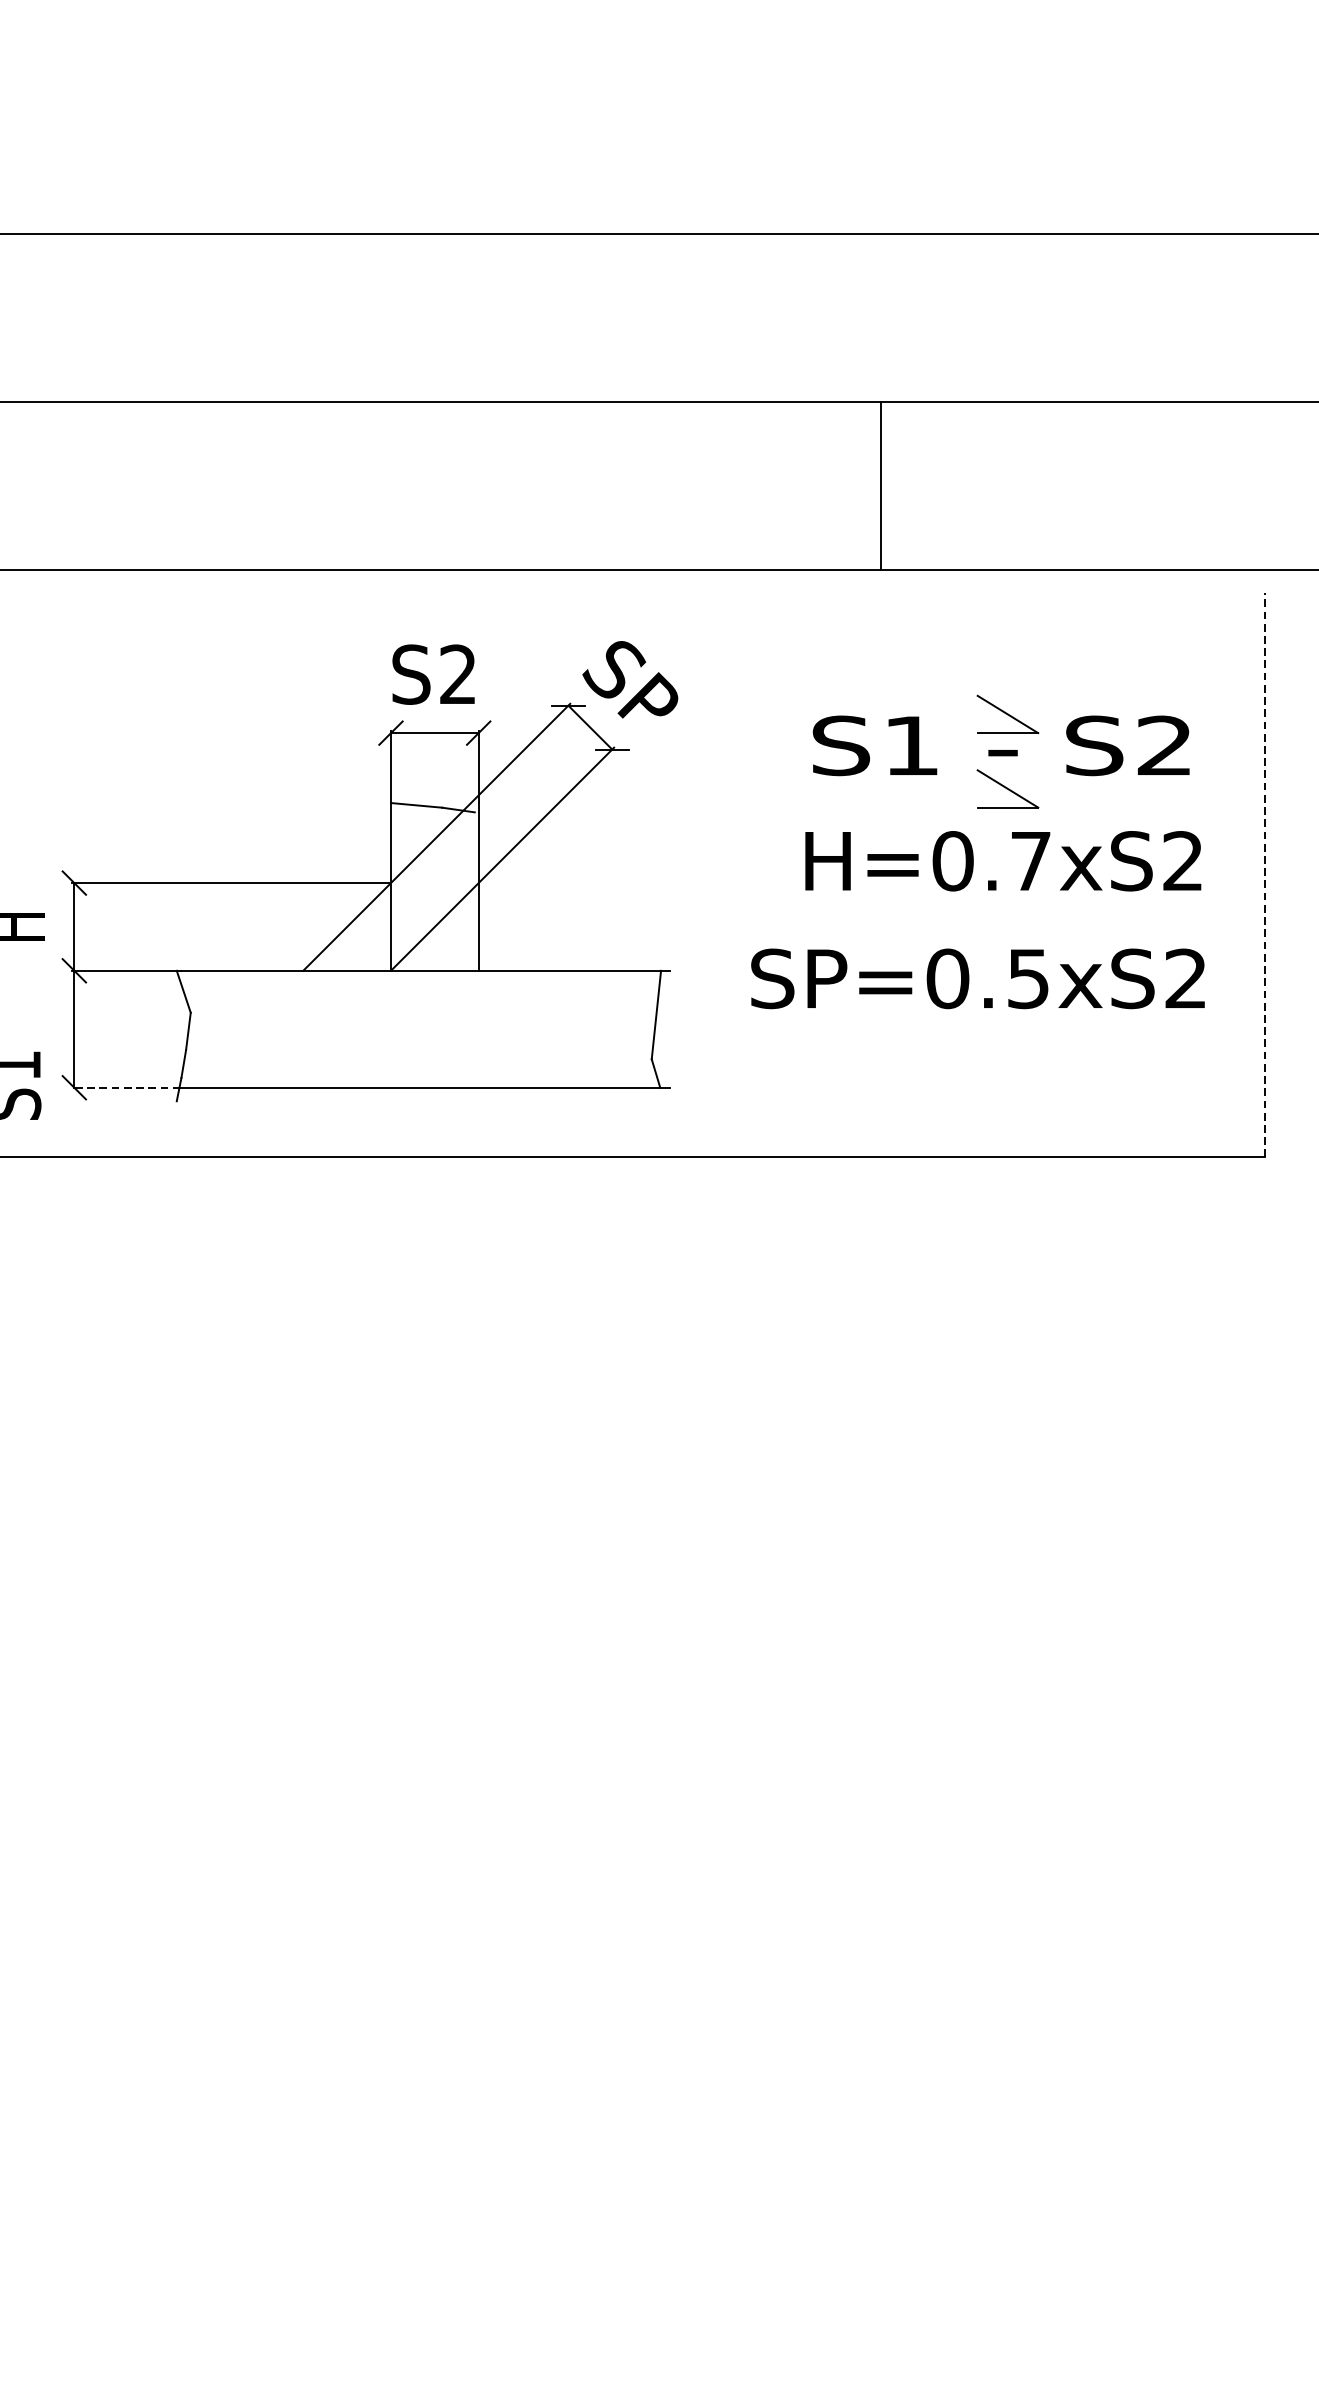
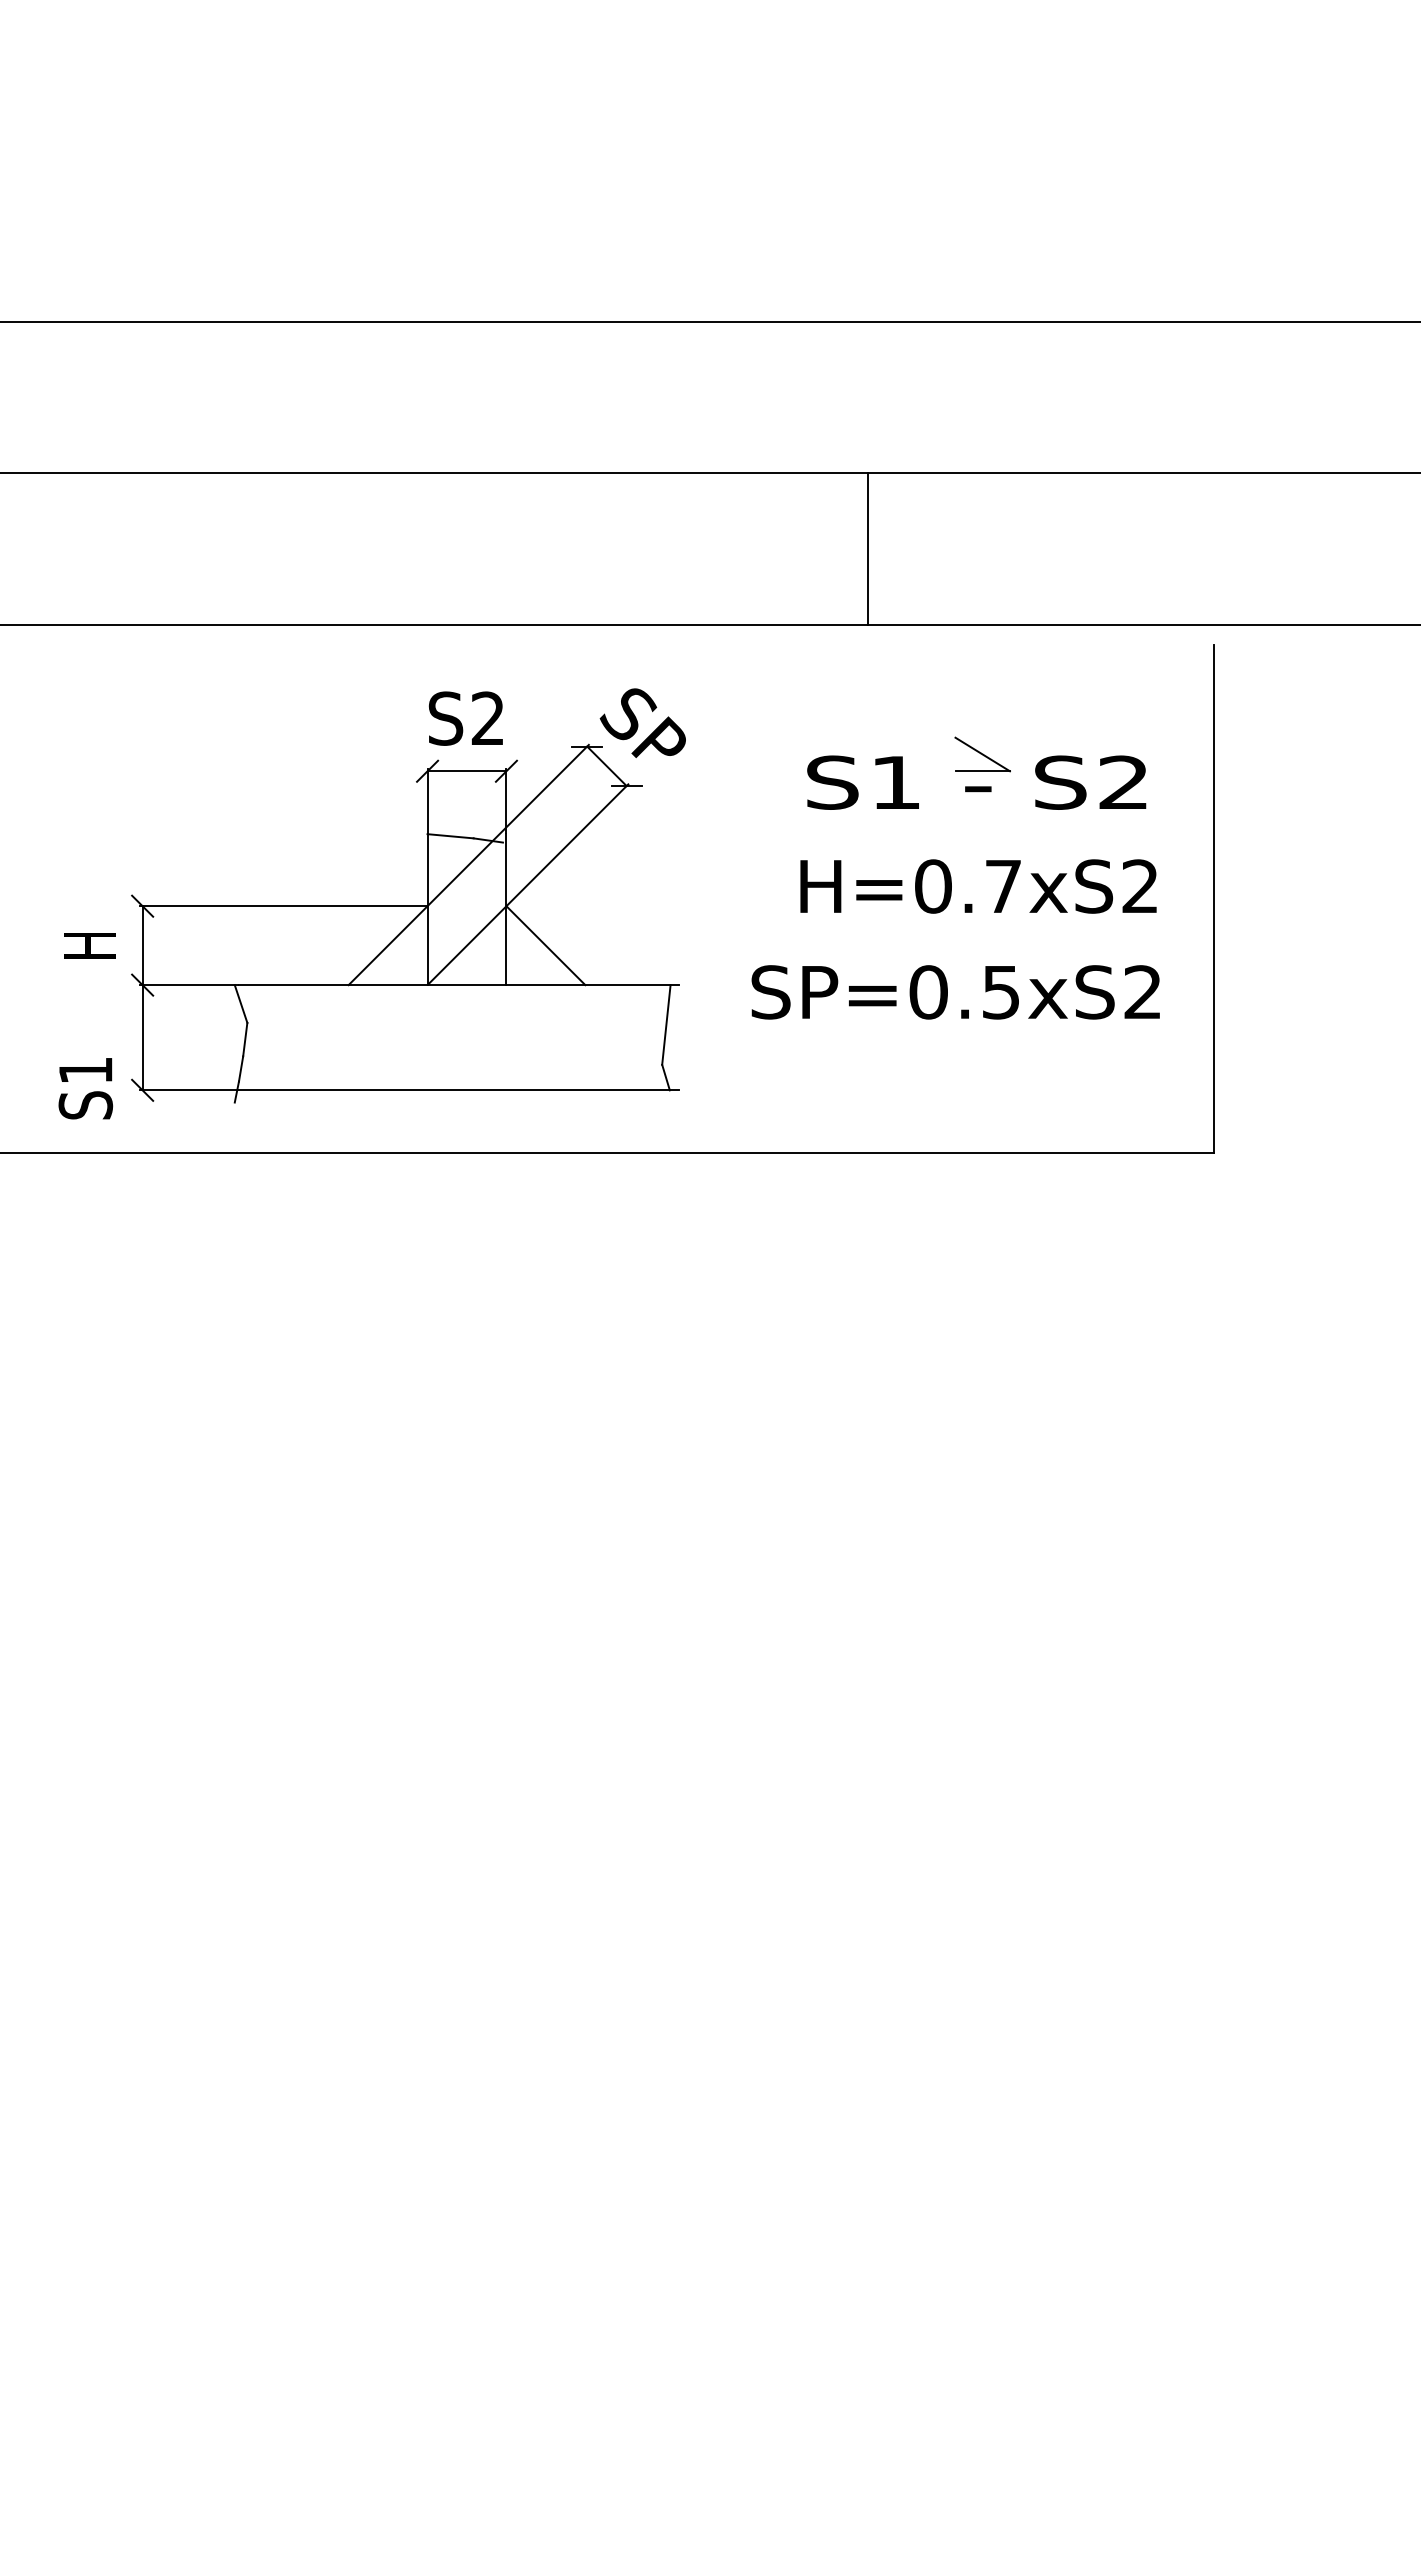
part: (1007, 788) -> (982, 821), removed
line: (1265, 874) -> (1214, 898), dashed -> solid
line: (522, 926) -> (545, 945), added
line: (126, 1087) -> (189, 1090), dashed -> solid

